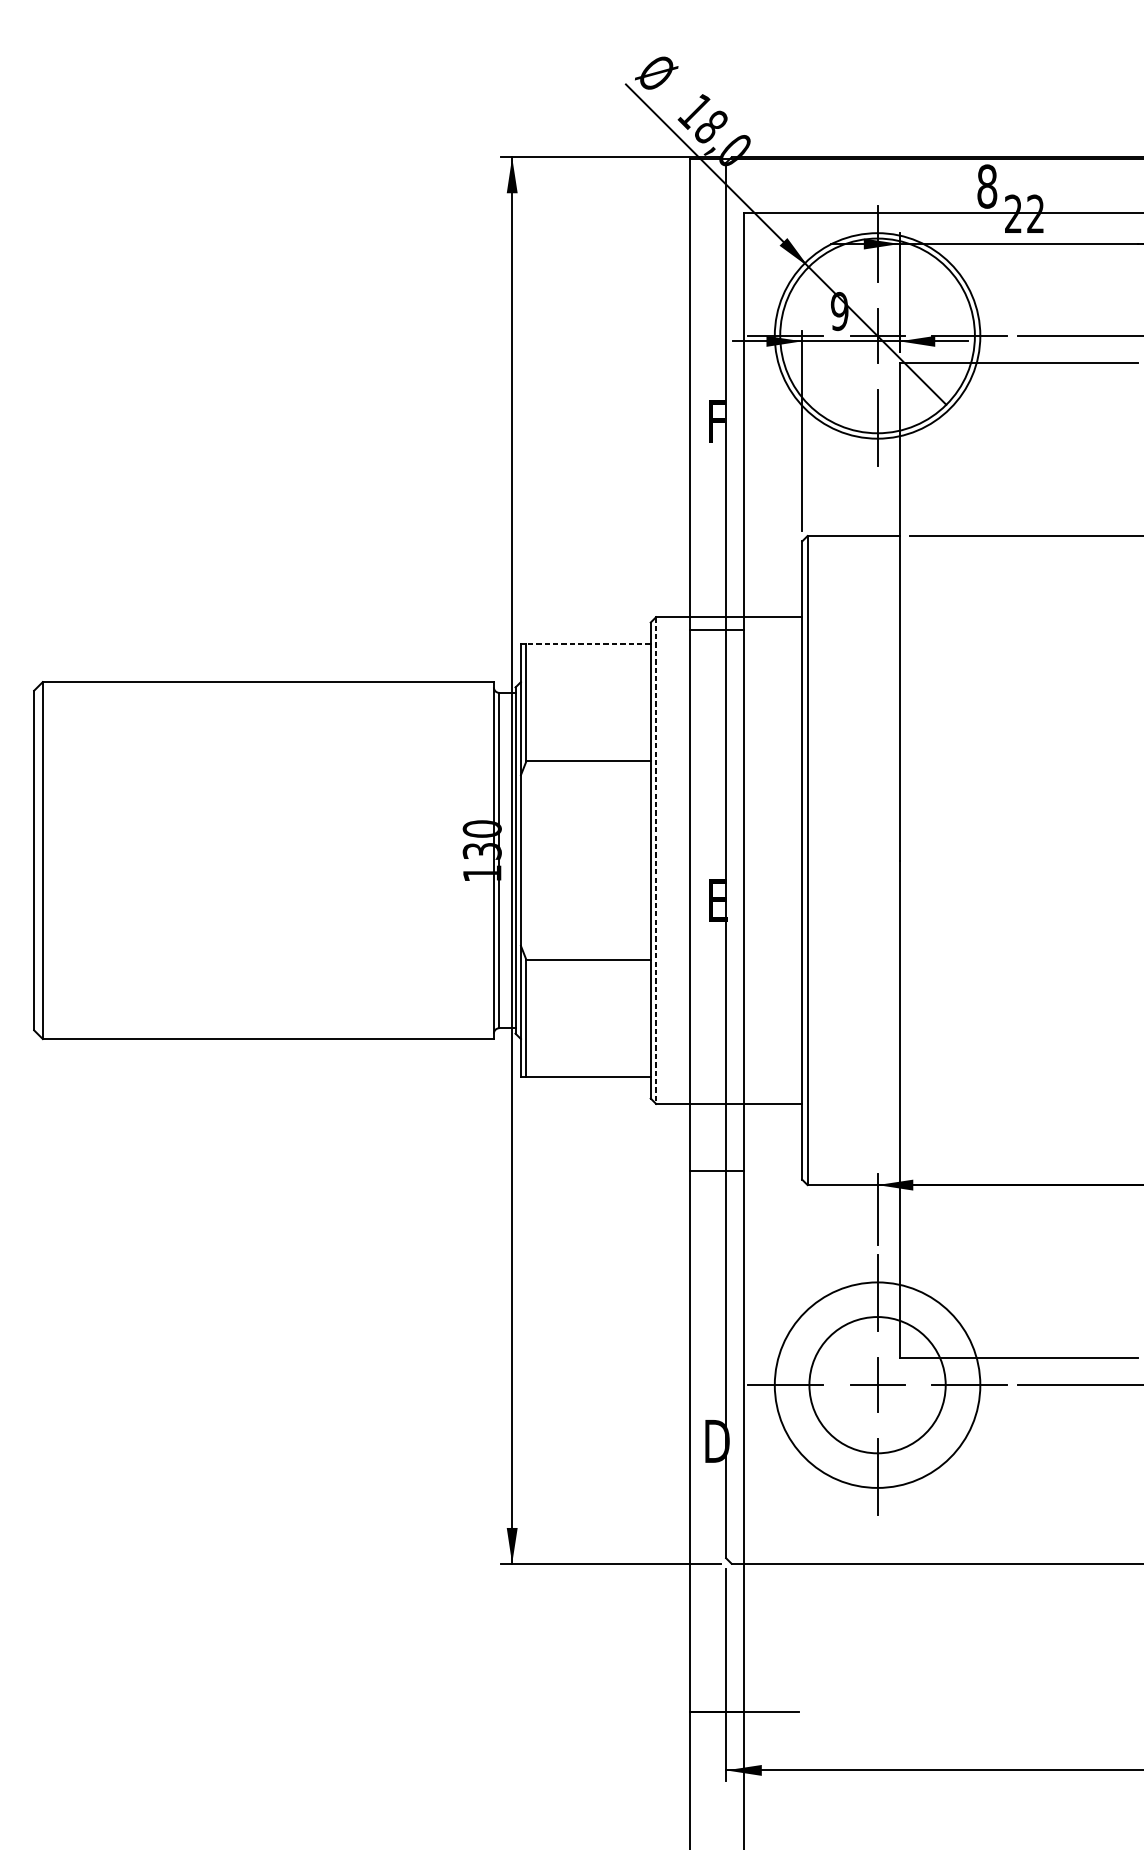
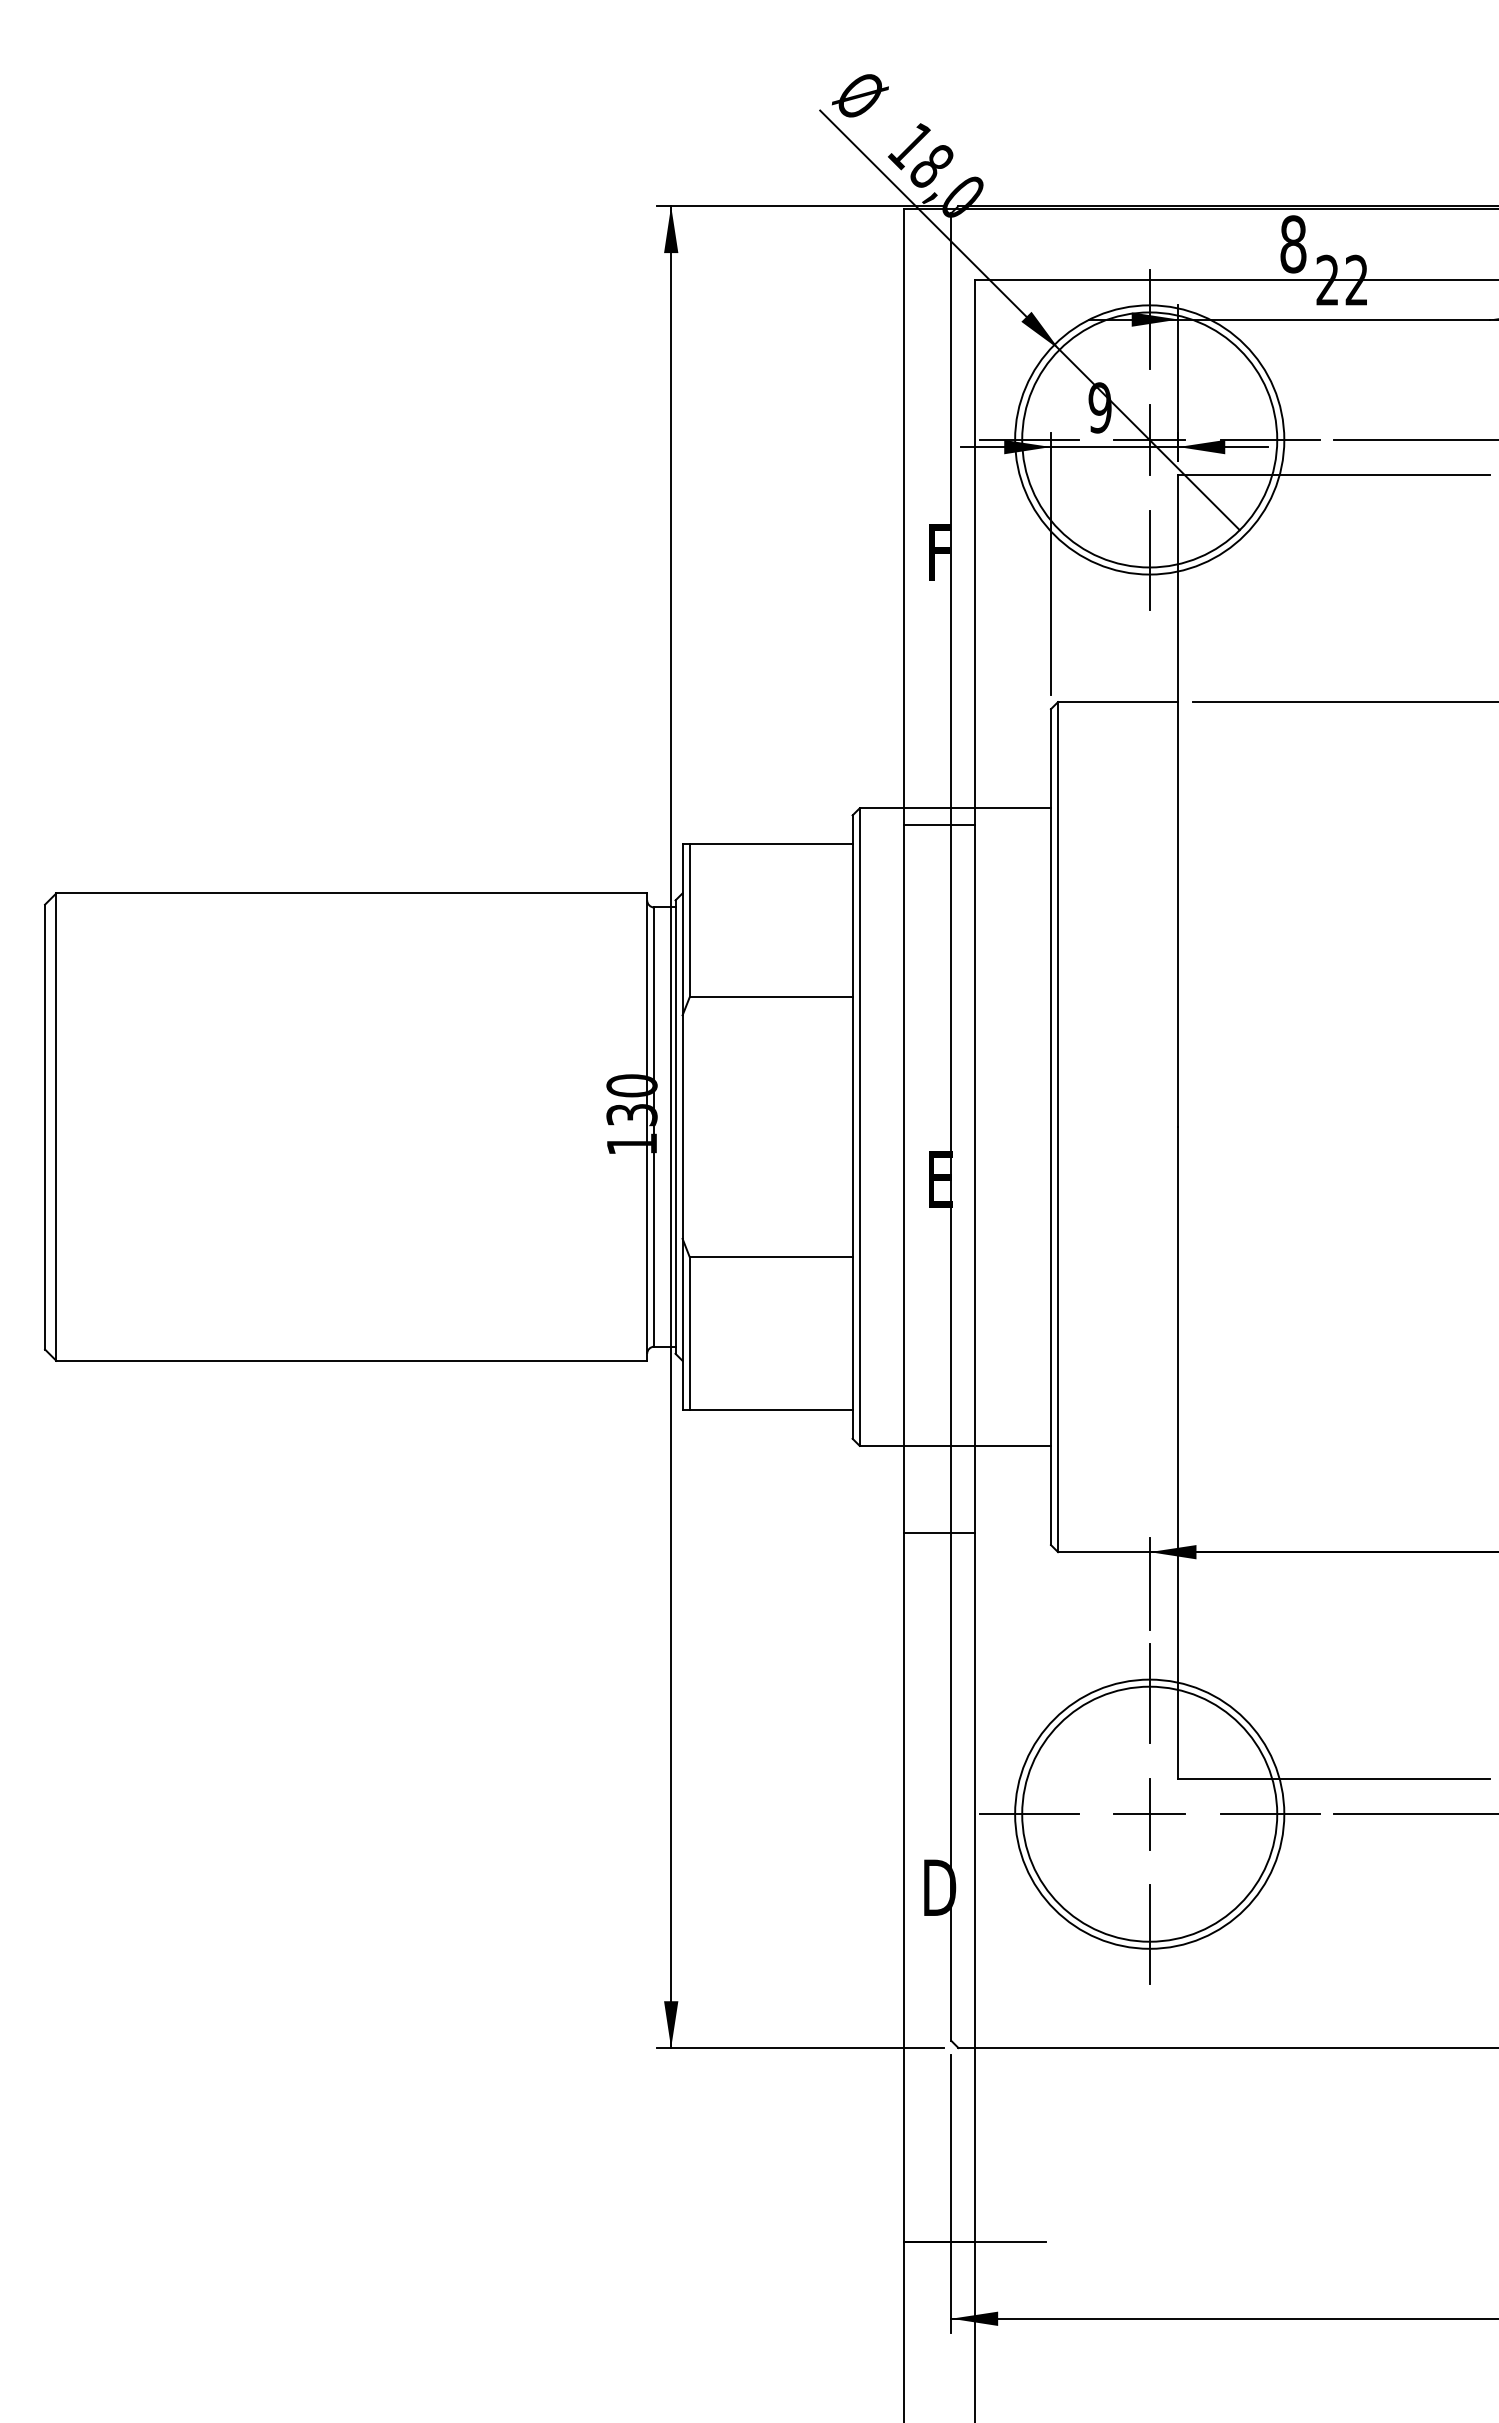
line: (588, 644) -> (770, 843), dashed -> solid
line: (655, 860) -> (859, 1127), dashed -> solid
circle: (877, 1384) -> (1149, 1813), size x1.43

